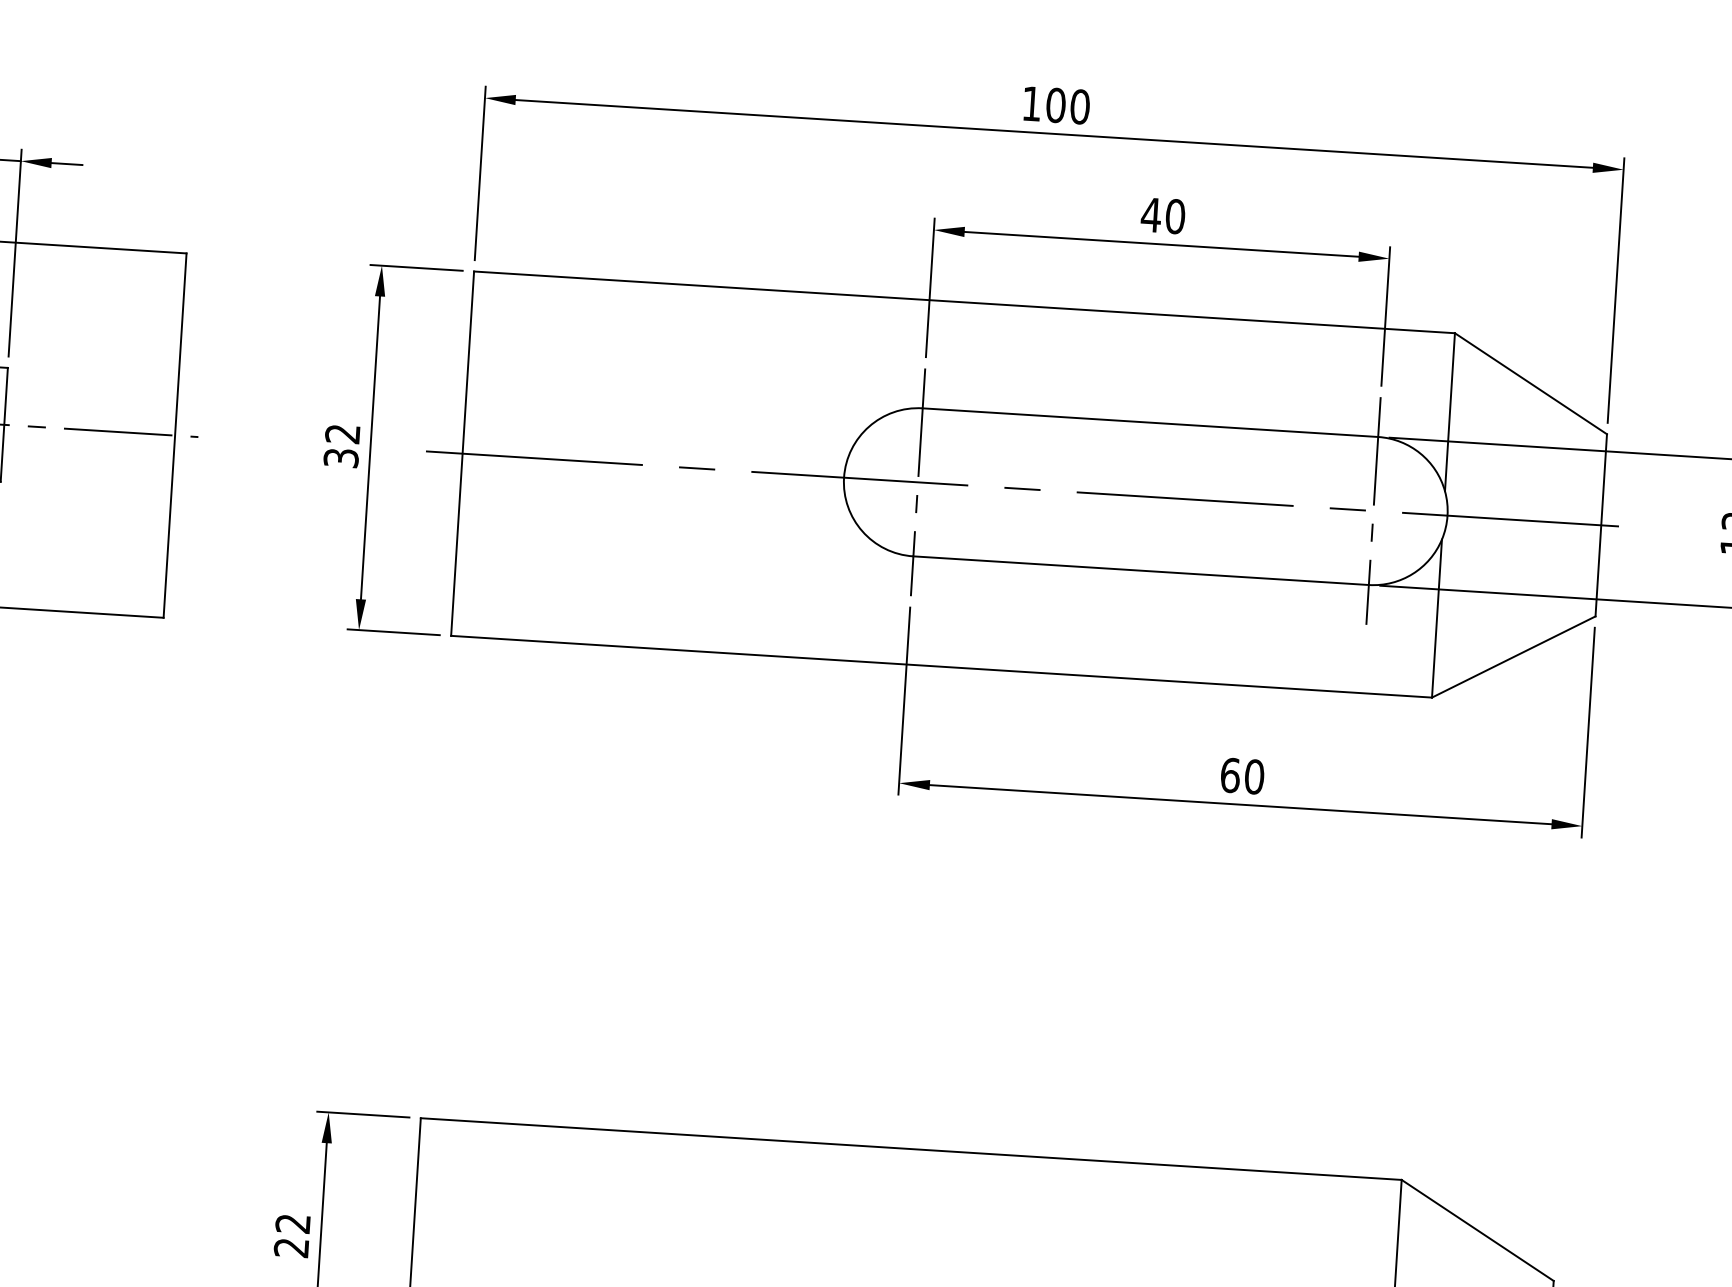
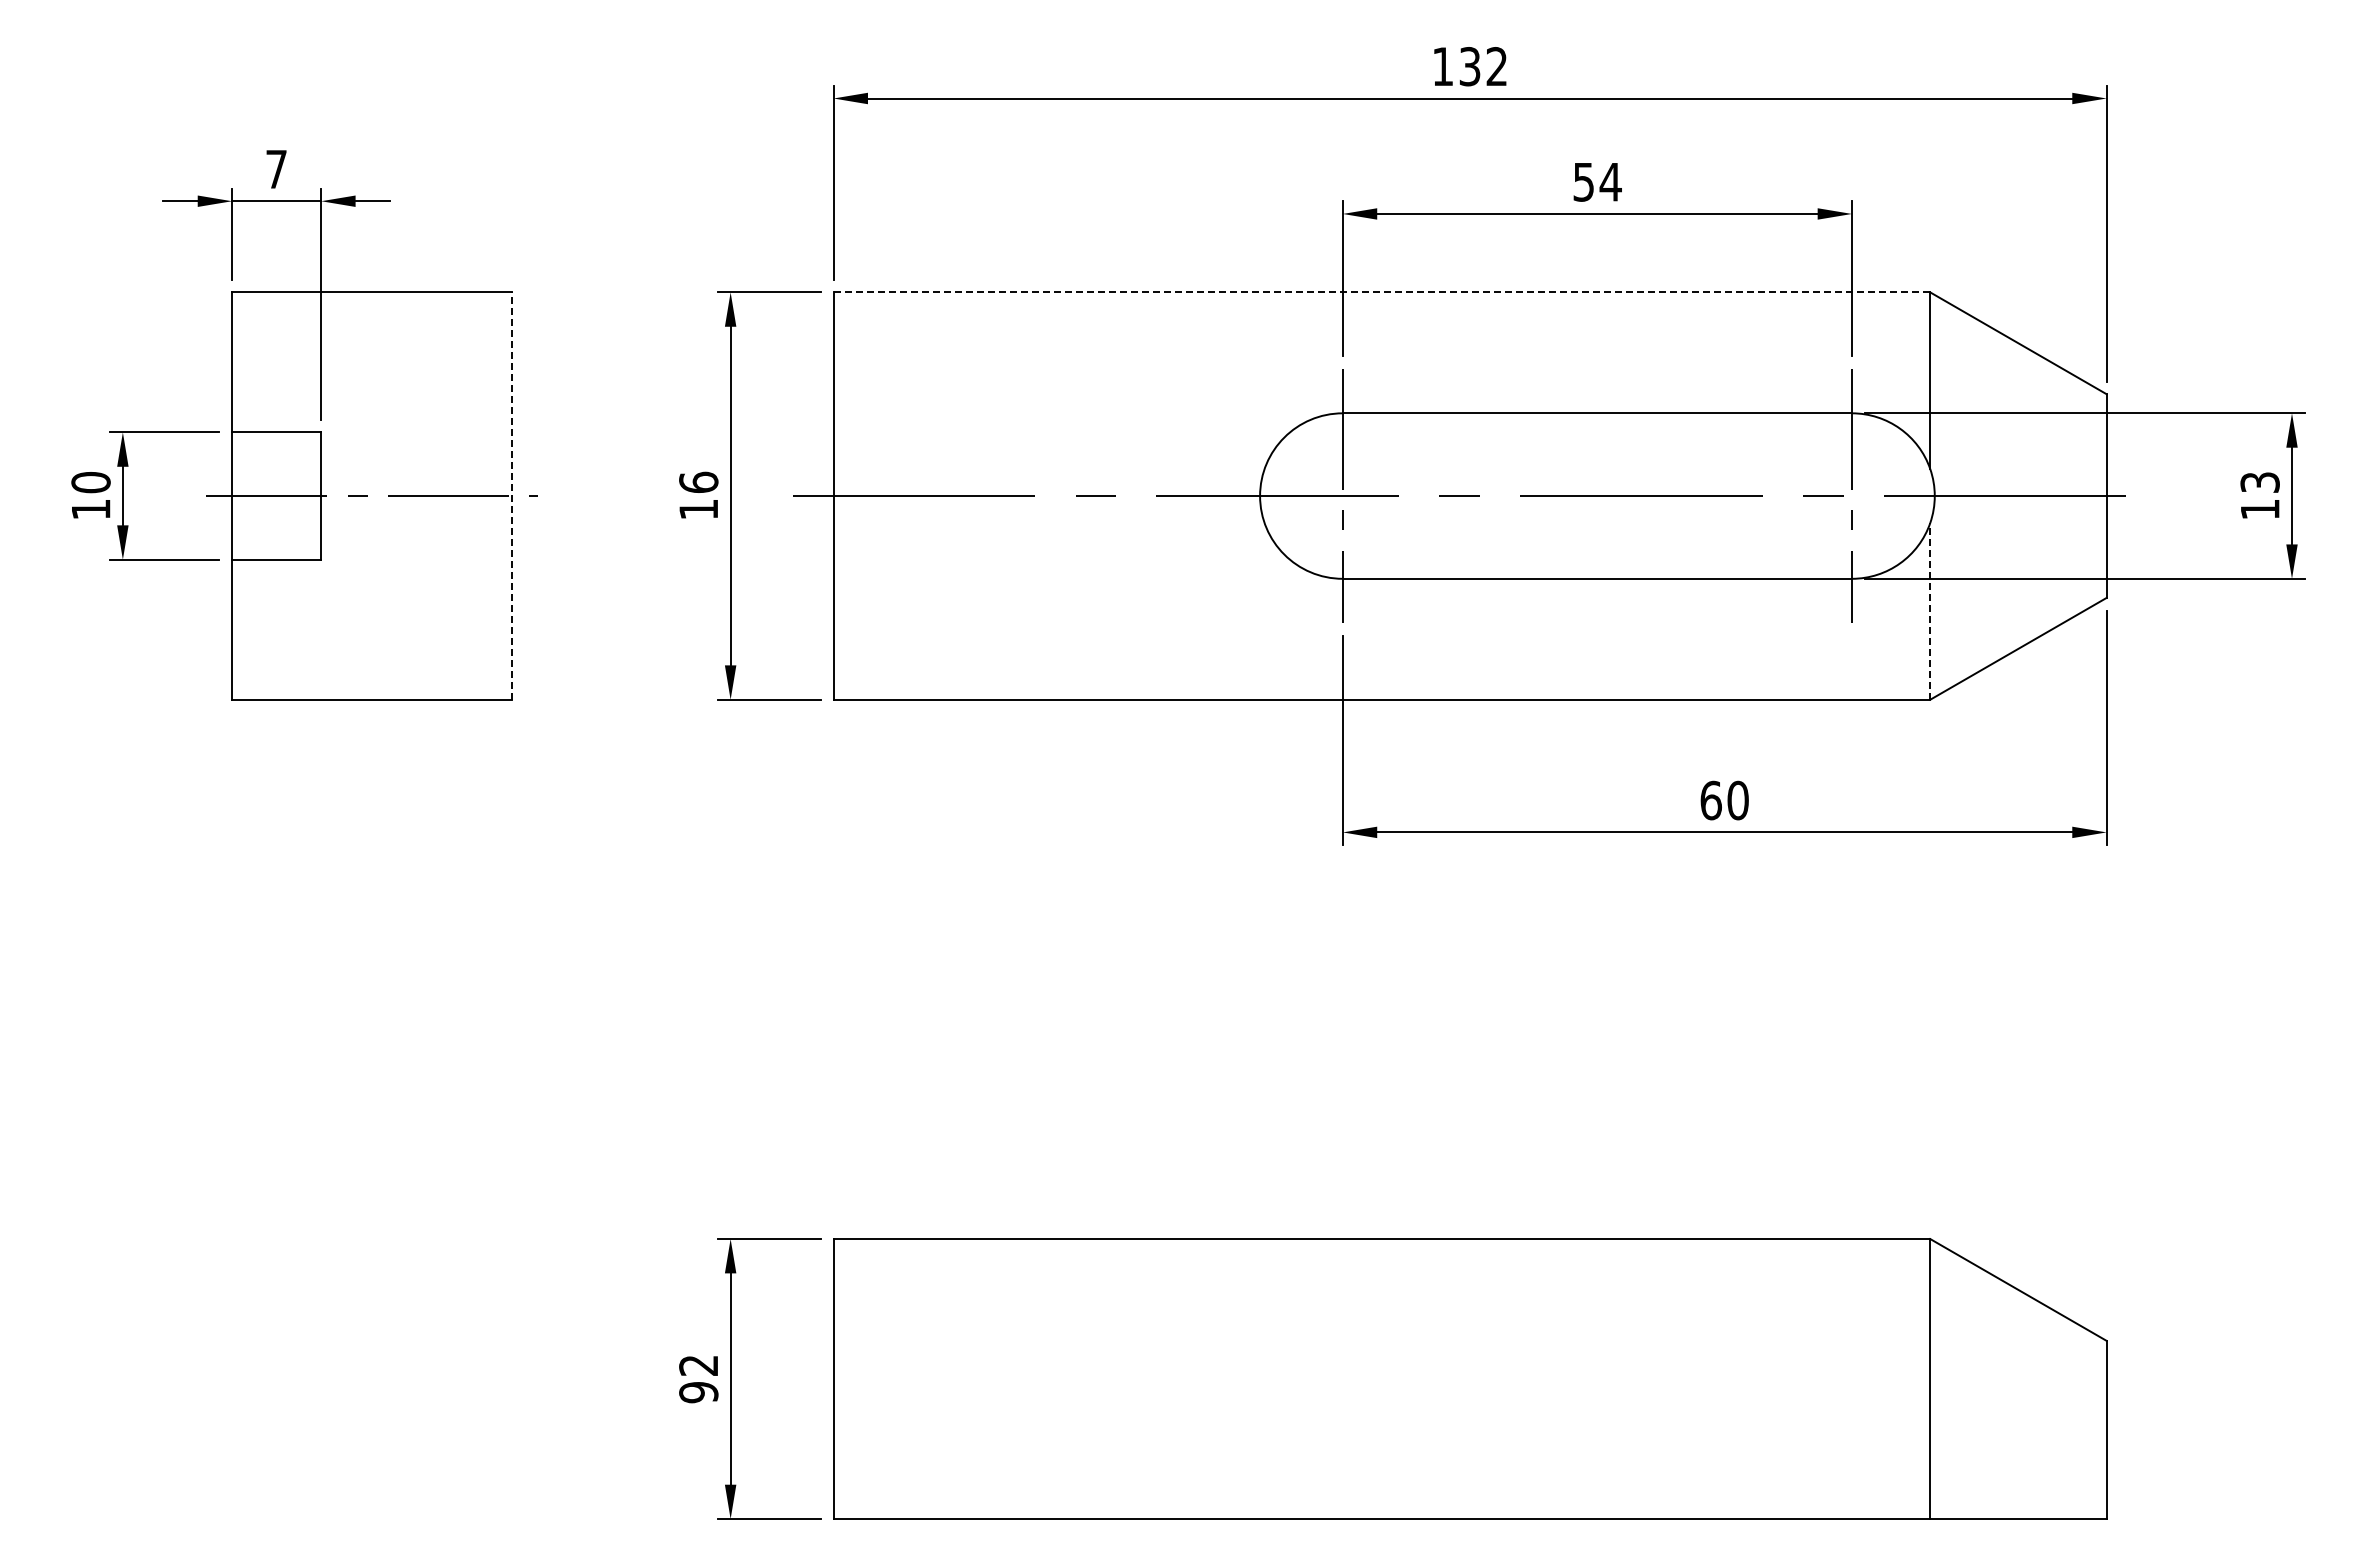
text: (1068, 106) -> (1483, 66), 100 -> 132
text: (1162, 215) -> (1596, 181), 40 -> 54
line: (965, 302) -> (1382, 292), solid -> dashed
line: (175, 436) -> (512, 496), solid -> dashed
text: (341, 445) -> (698, 495), 32 -> 16
line: (1437, 617) -> (1930, 610), solid -> dashed
text: (291, 1247) -> (698, 1392), 22 -> 92

